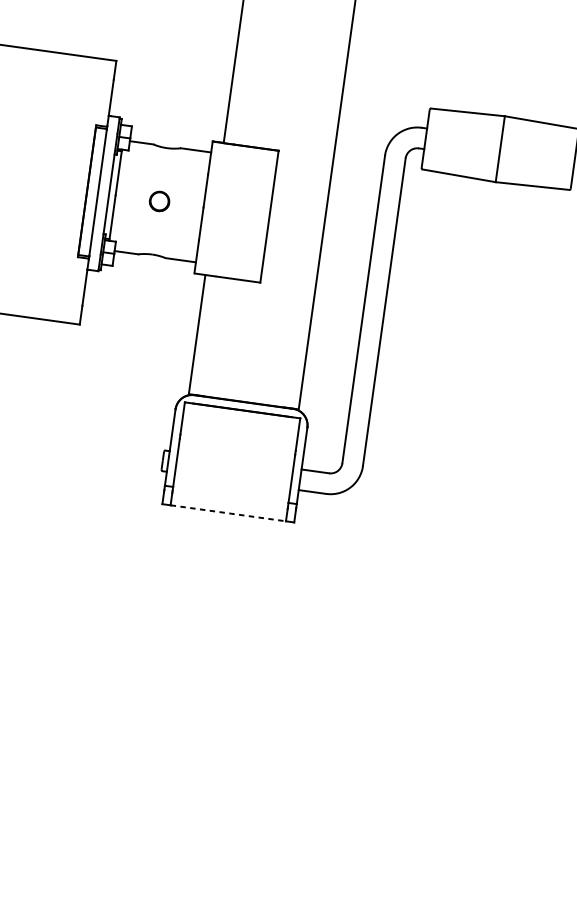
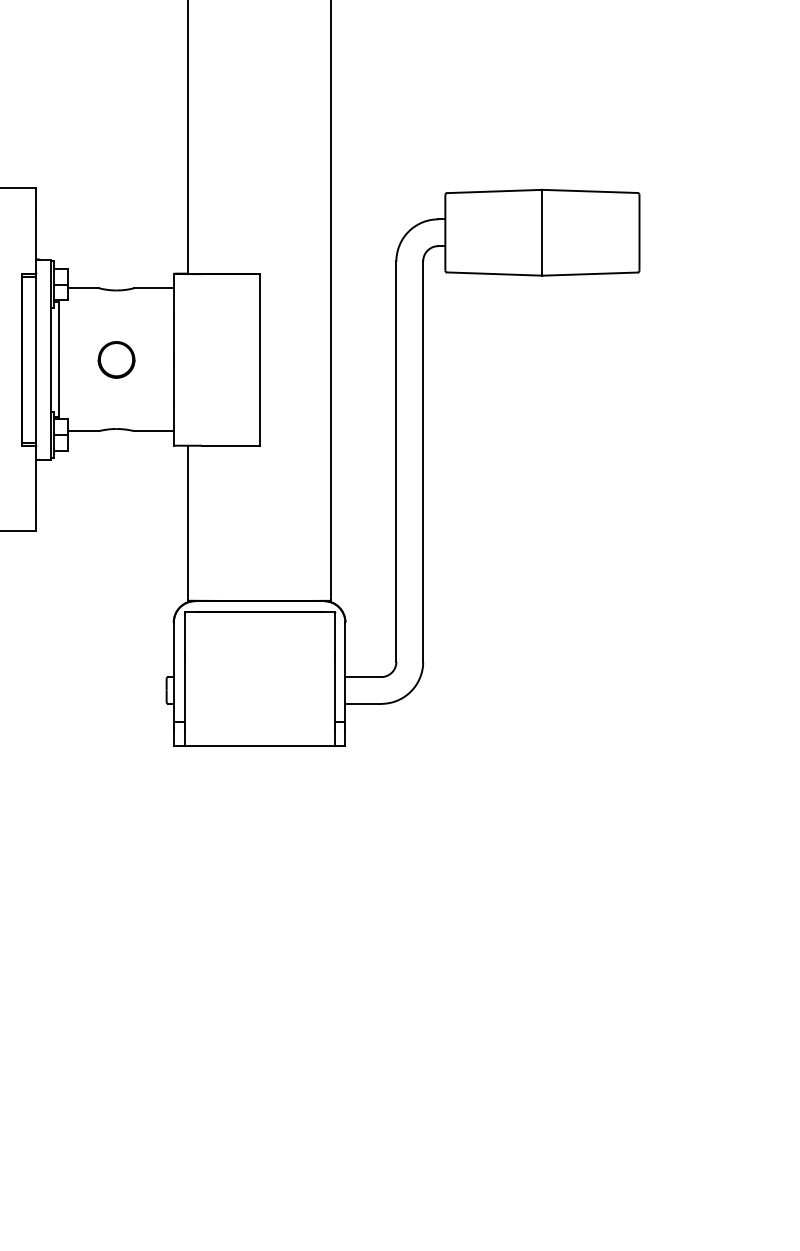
part: (159, 201) -> (116, 359), size x1.43
line: (228, 513) -> (260, 746), dashed -> solid

